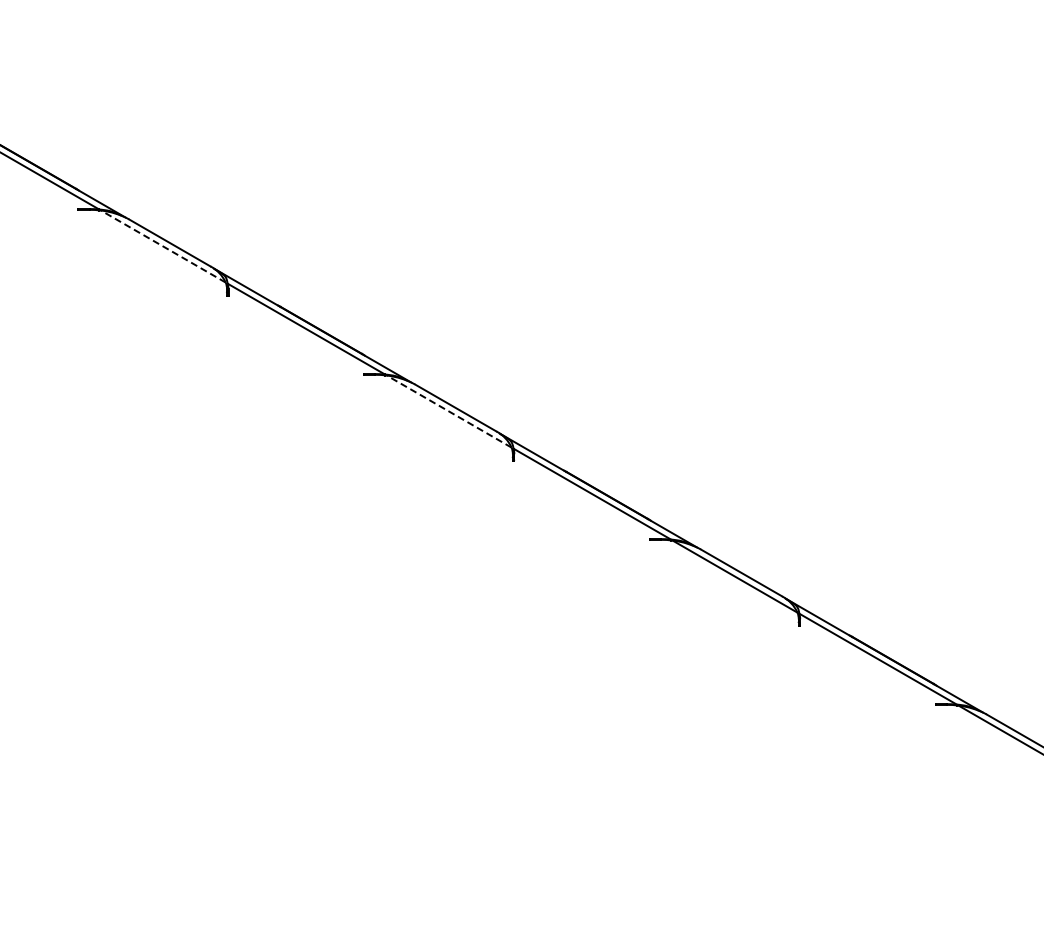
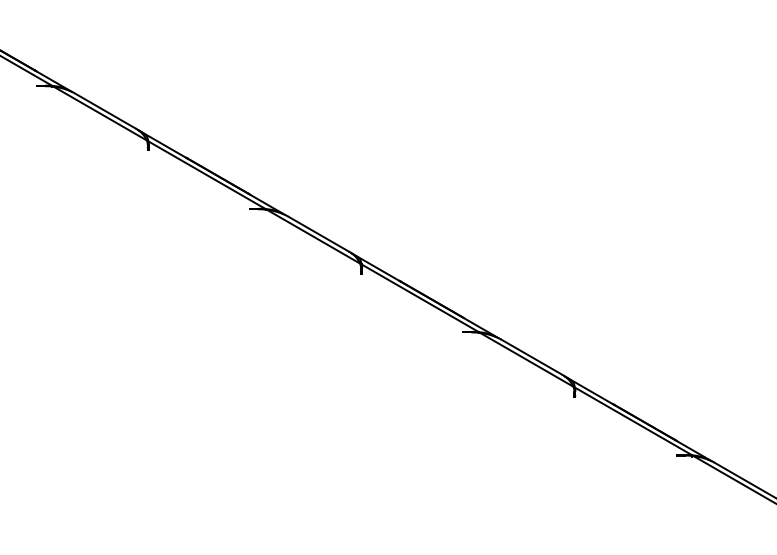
line: (162, 246) -> (99, 113), dashed -> solid
line: (448, 411) -> (313, 236), dashed -> solid

